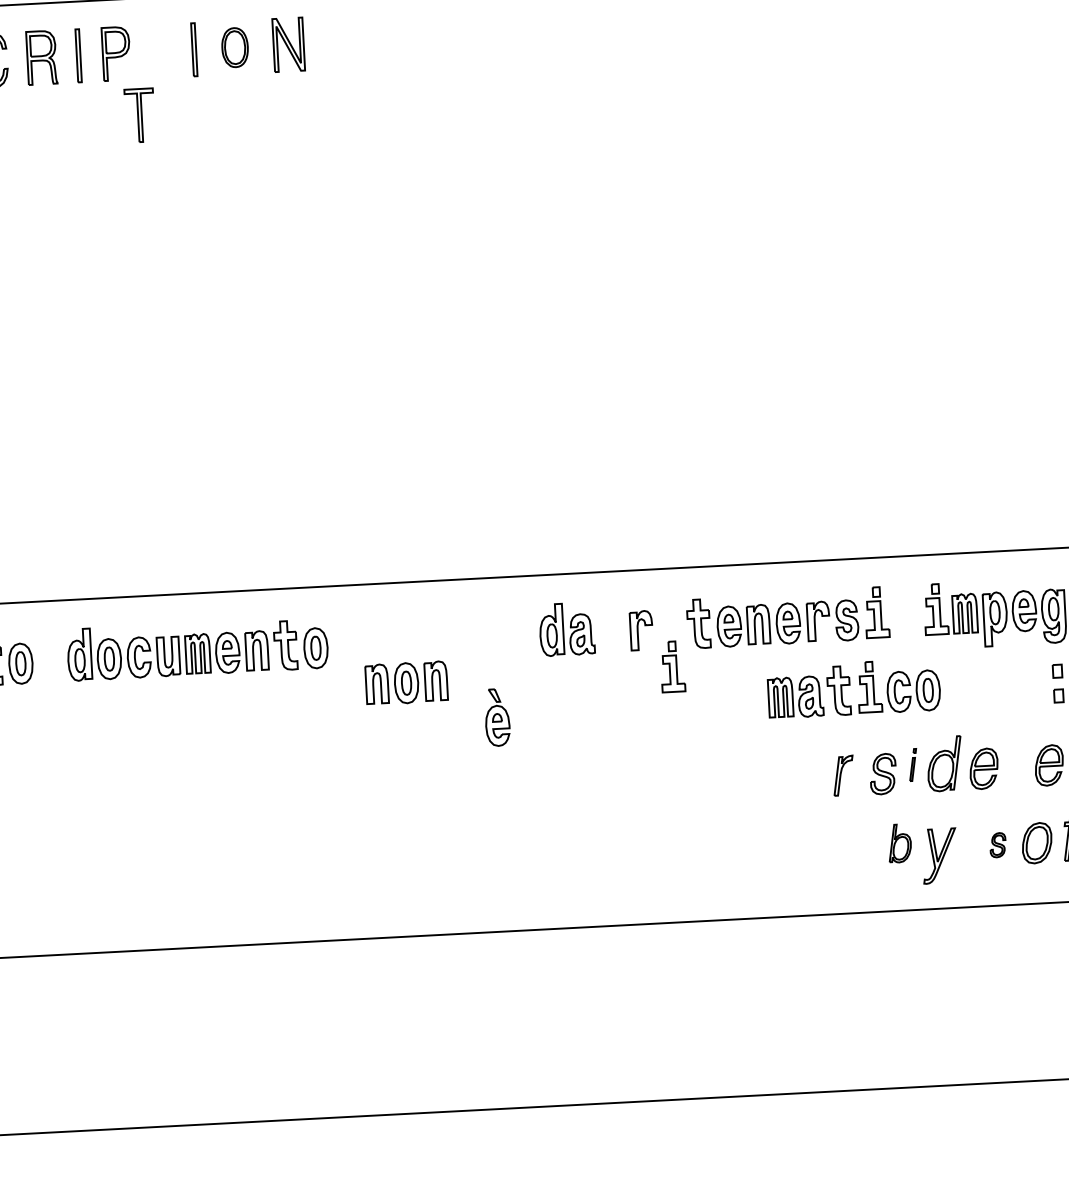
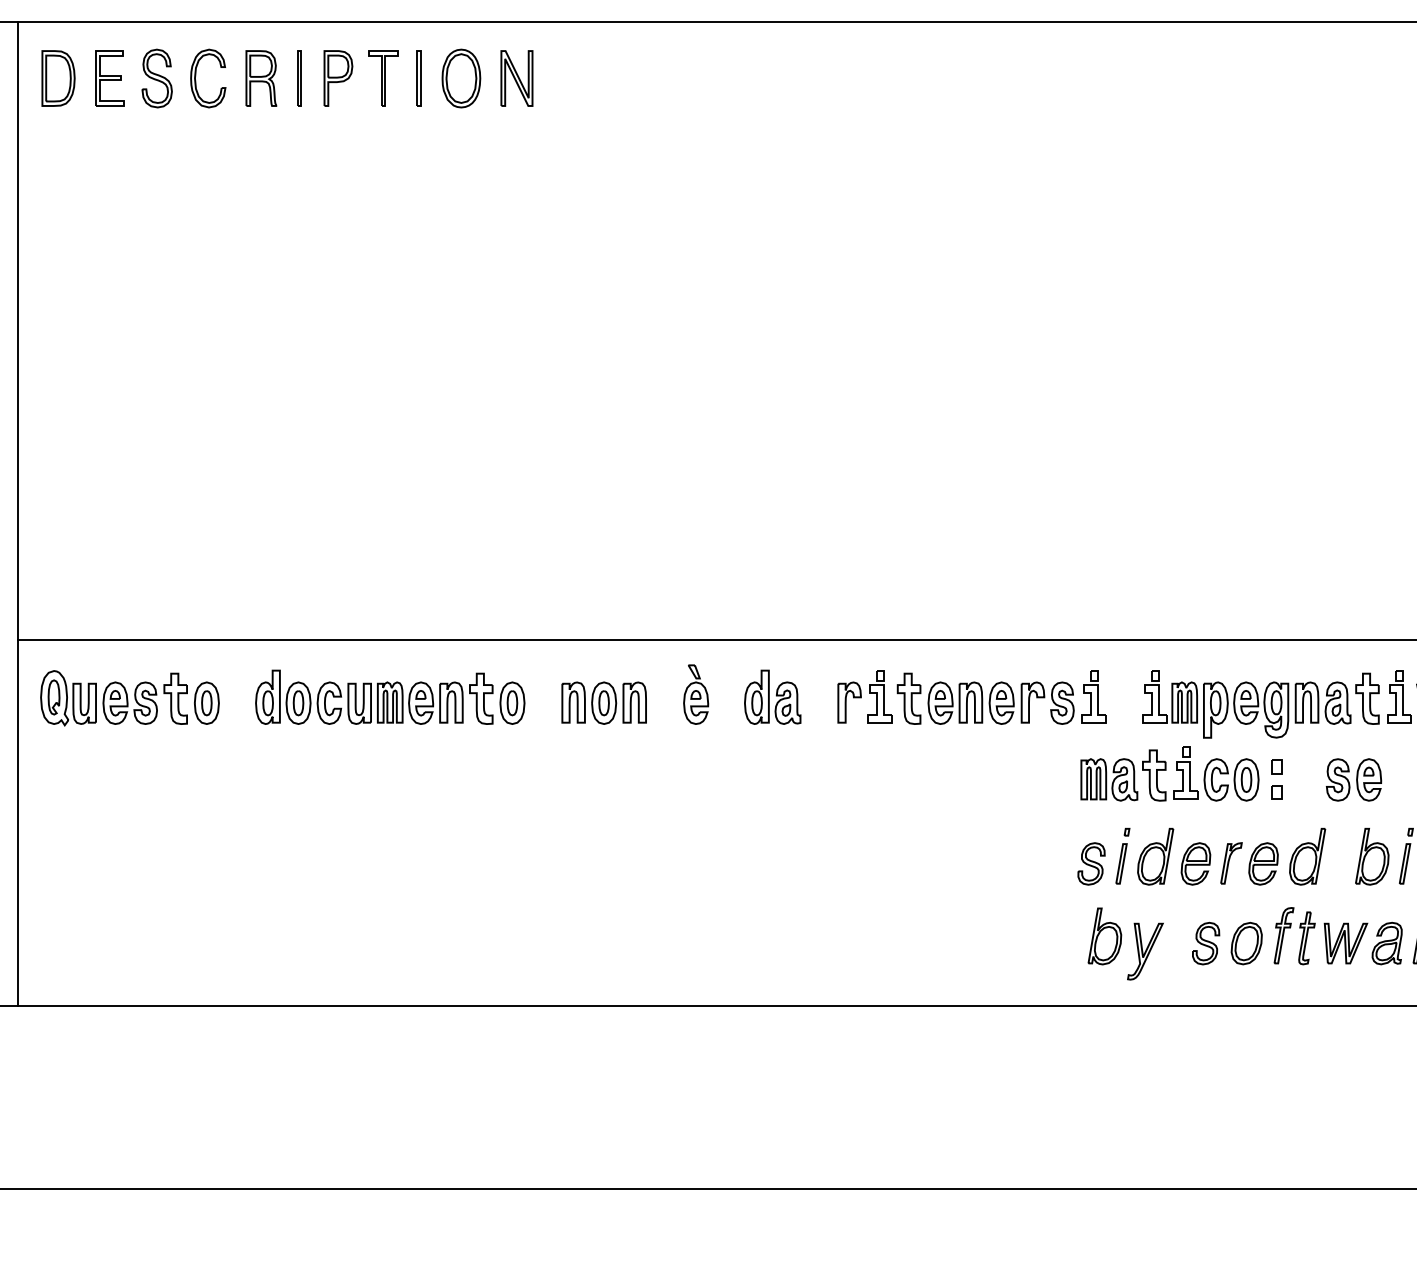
part: (235, 47) -> (461, 78), size x1.43
part: (139, 115) -> (383, 78), moved
part: (672, 666) -> (879, 696), moved
part: (405, 682) -> (603, 702), moved
part: (853, 688) -> (1169, 773), moved
part: (497, 717) -> (696, 694), moved
part: (912, 764) -> (1122, 855), size x1.67
part: (843, 775) -> (1231, 863), moved
part: (899, 843) -> (1104, 936), size x1.43
part: (998, 845) -> (1206, 943), size x1.67

